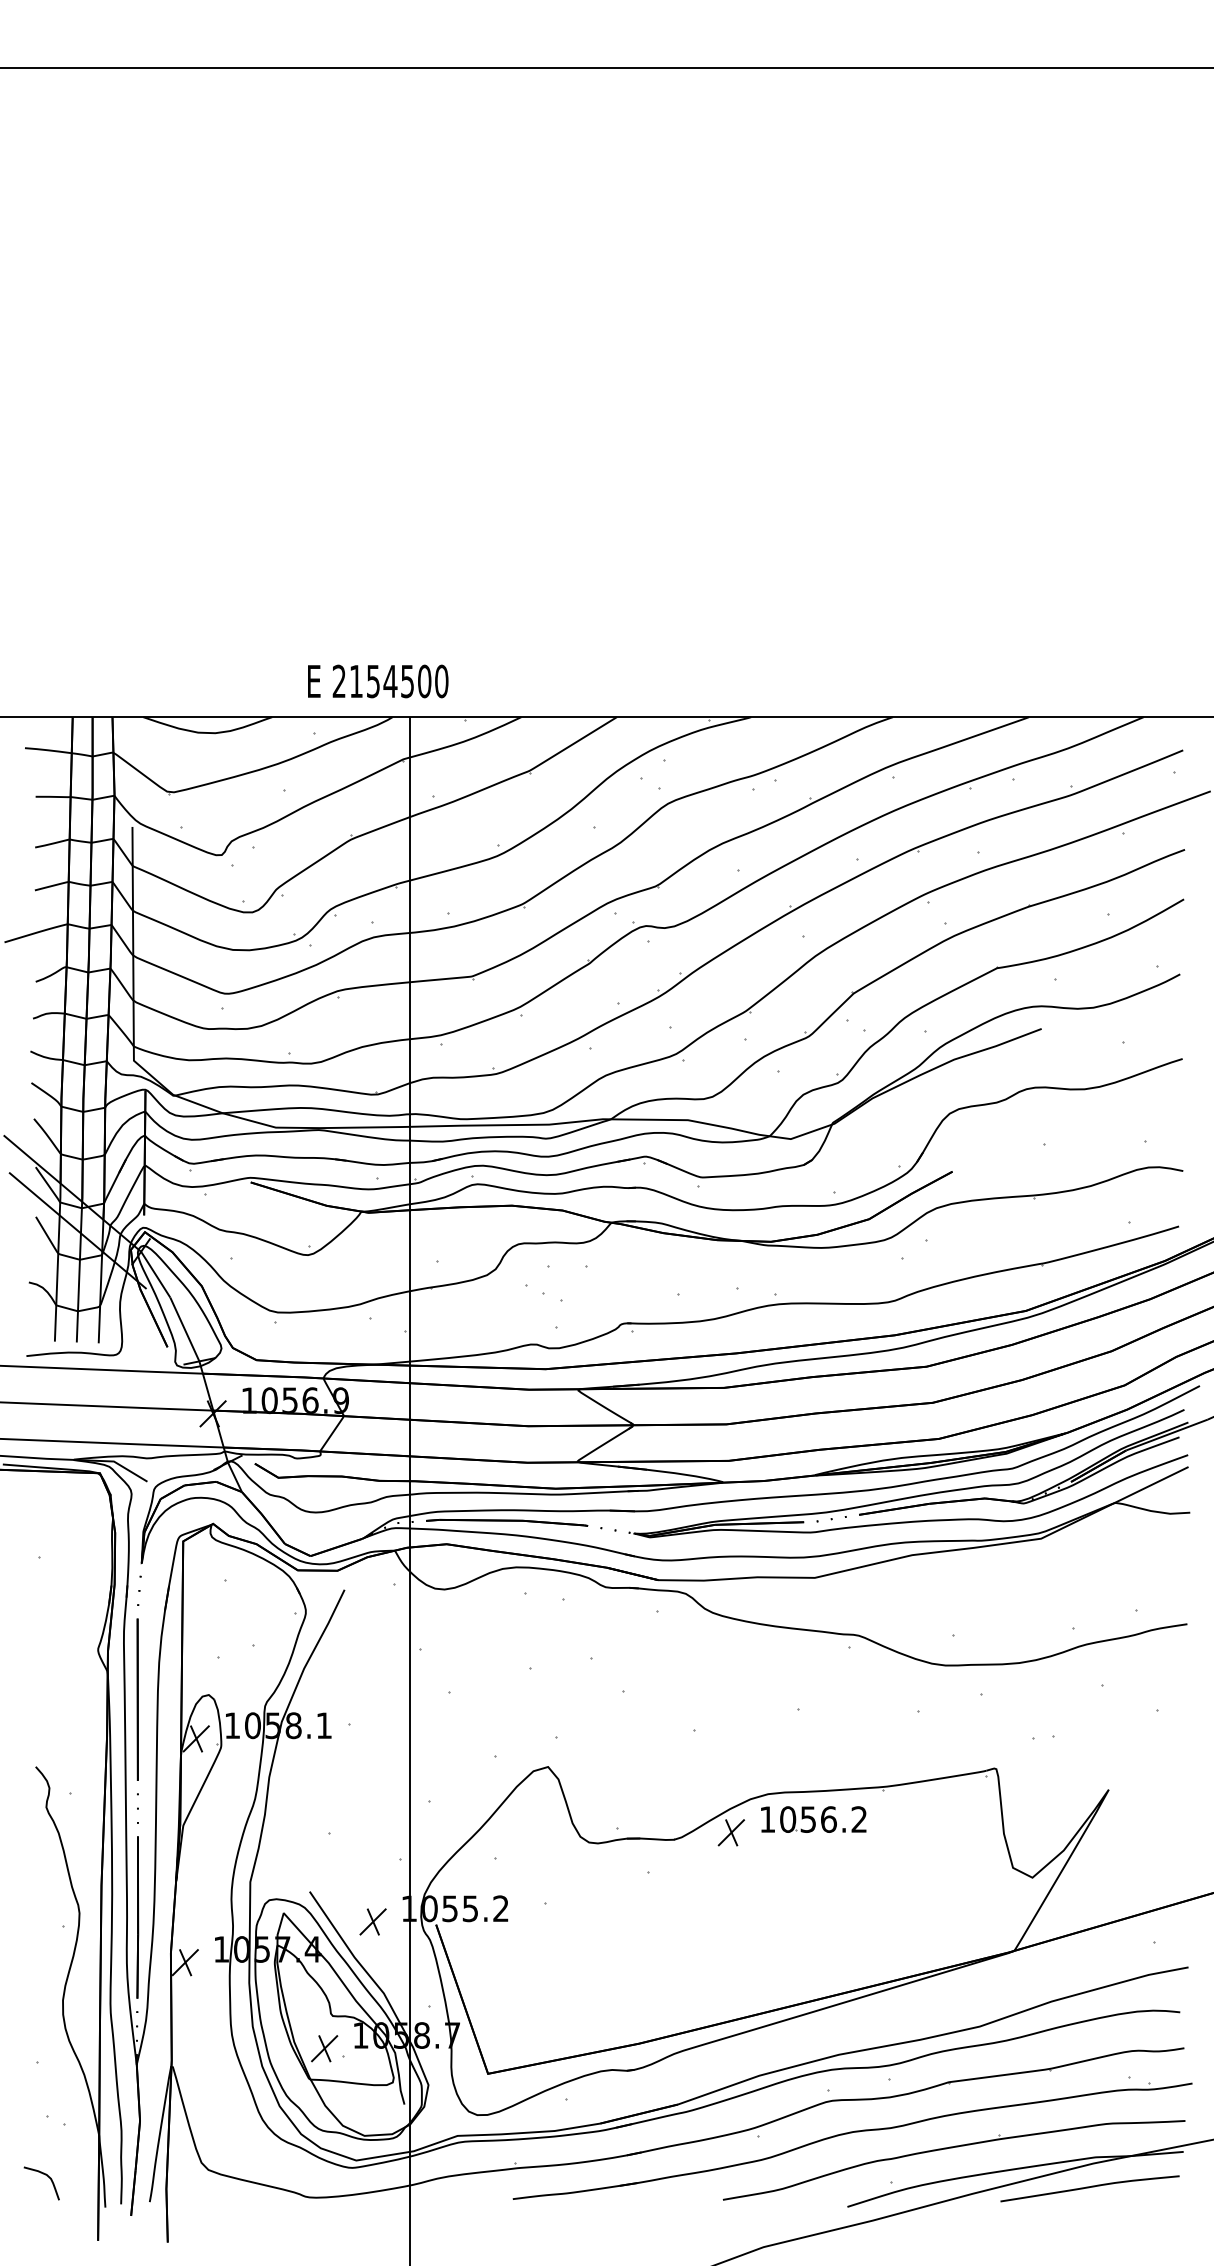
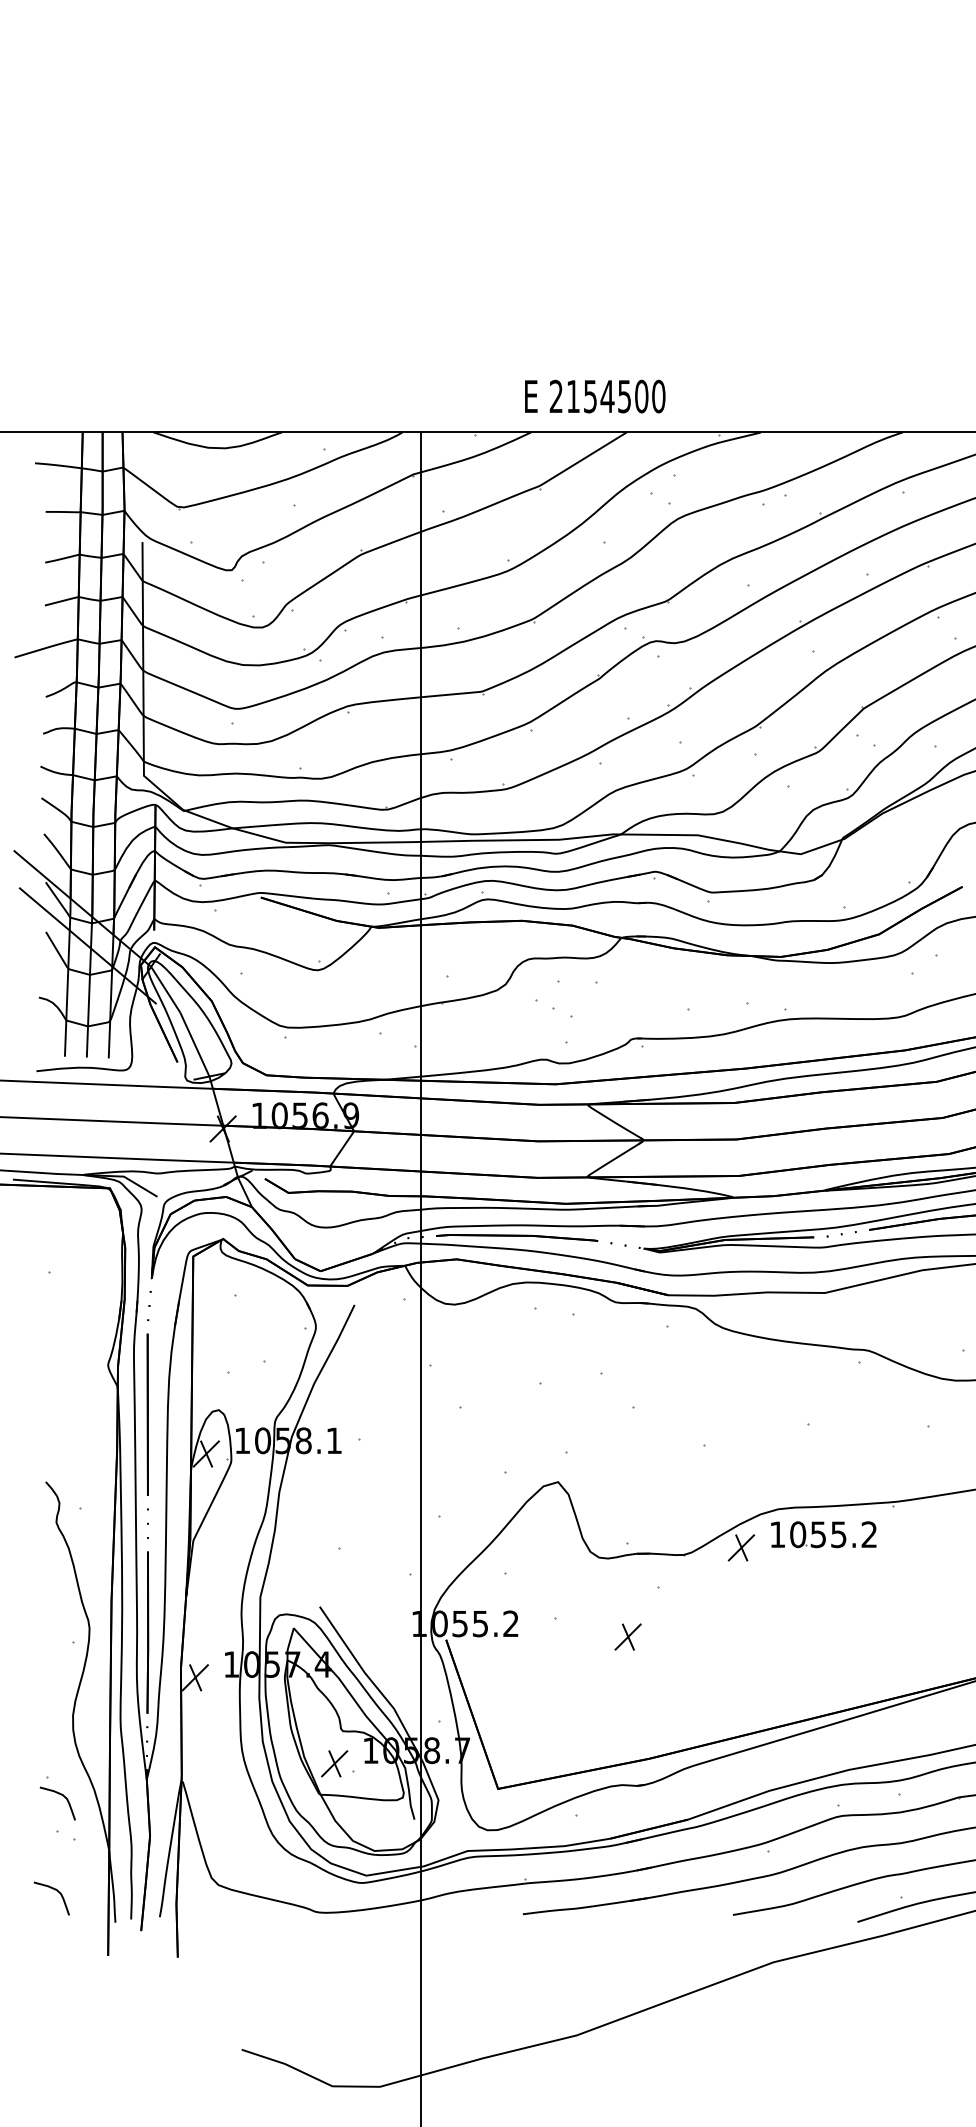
text: (378, 681) -> (595, 396), moved
text: (828, 1819) -> (838, 1534), 1056.2 -> 1055.2
part: (372, 1921) -> (627, 1636), moved
curve: (51, 2080) -> (61, 1795), added

